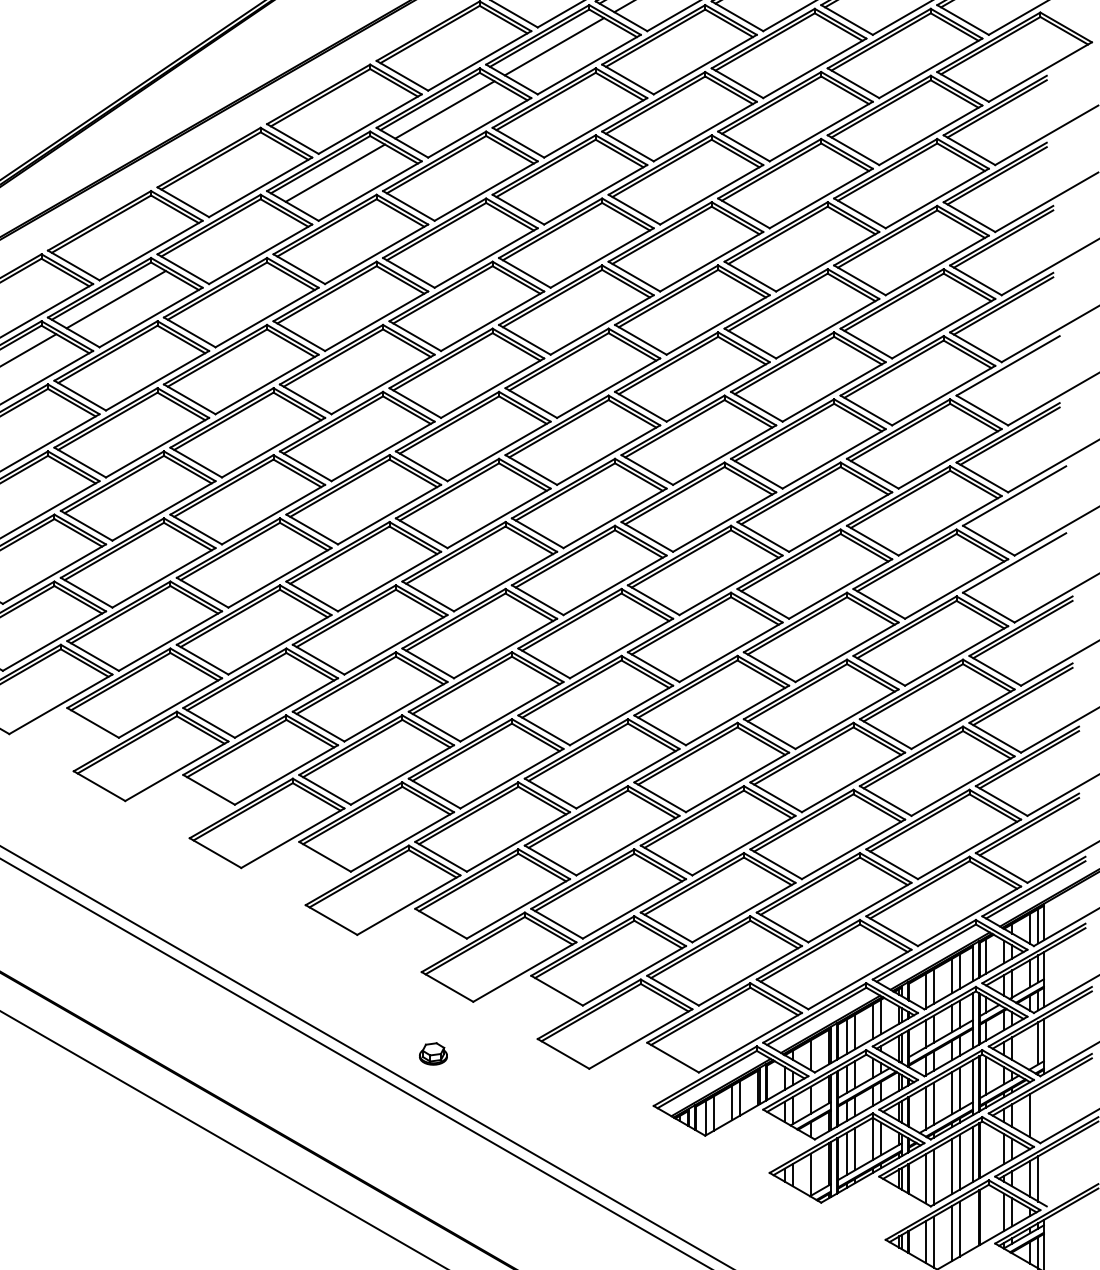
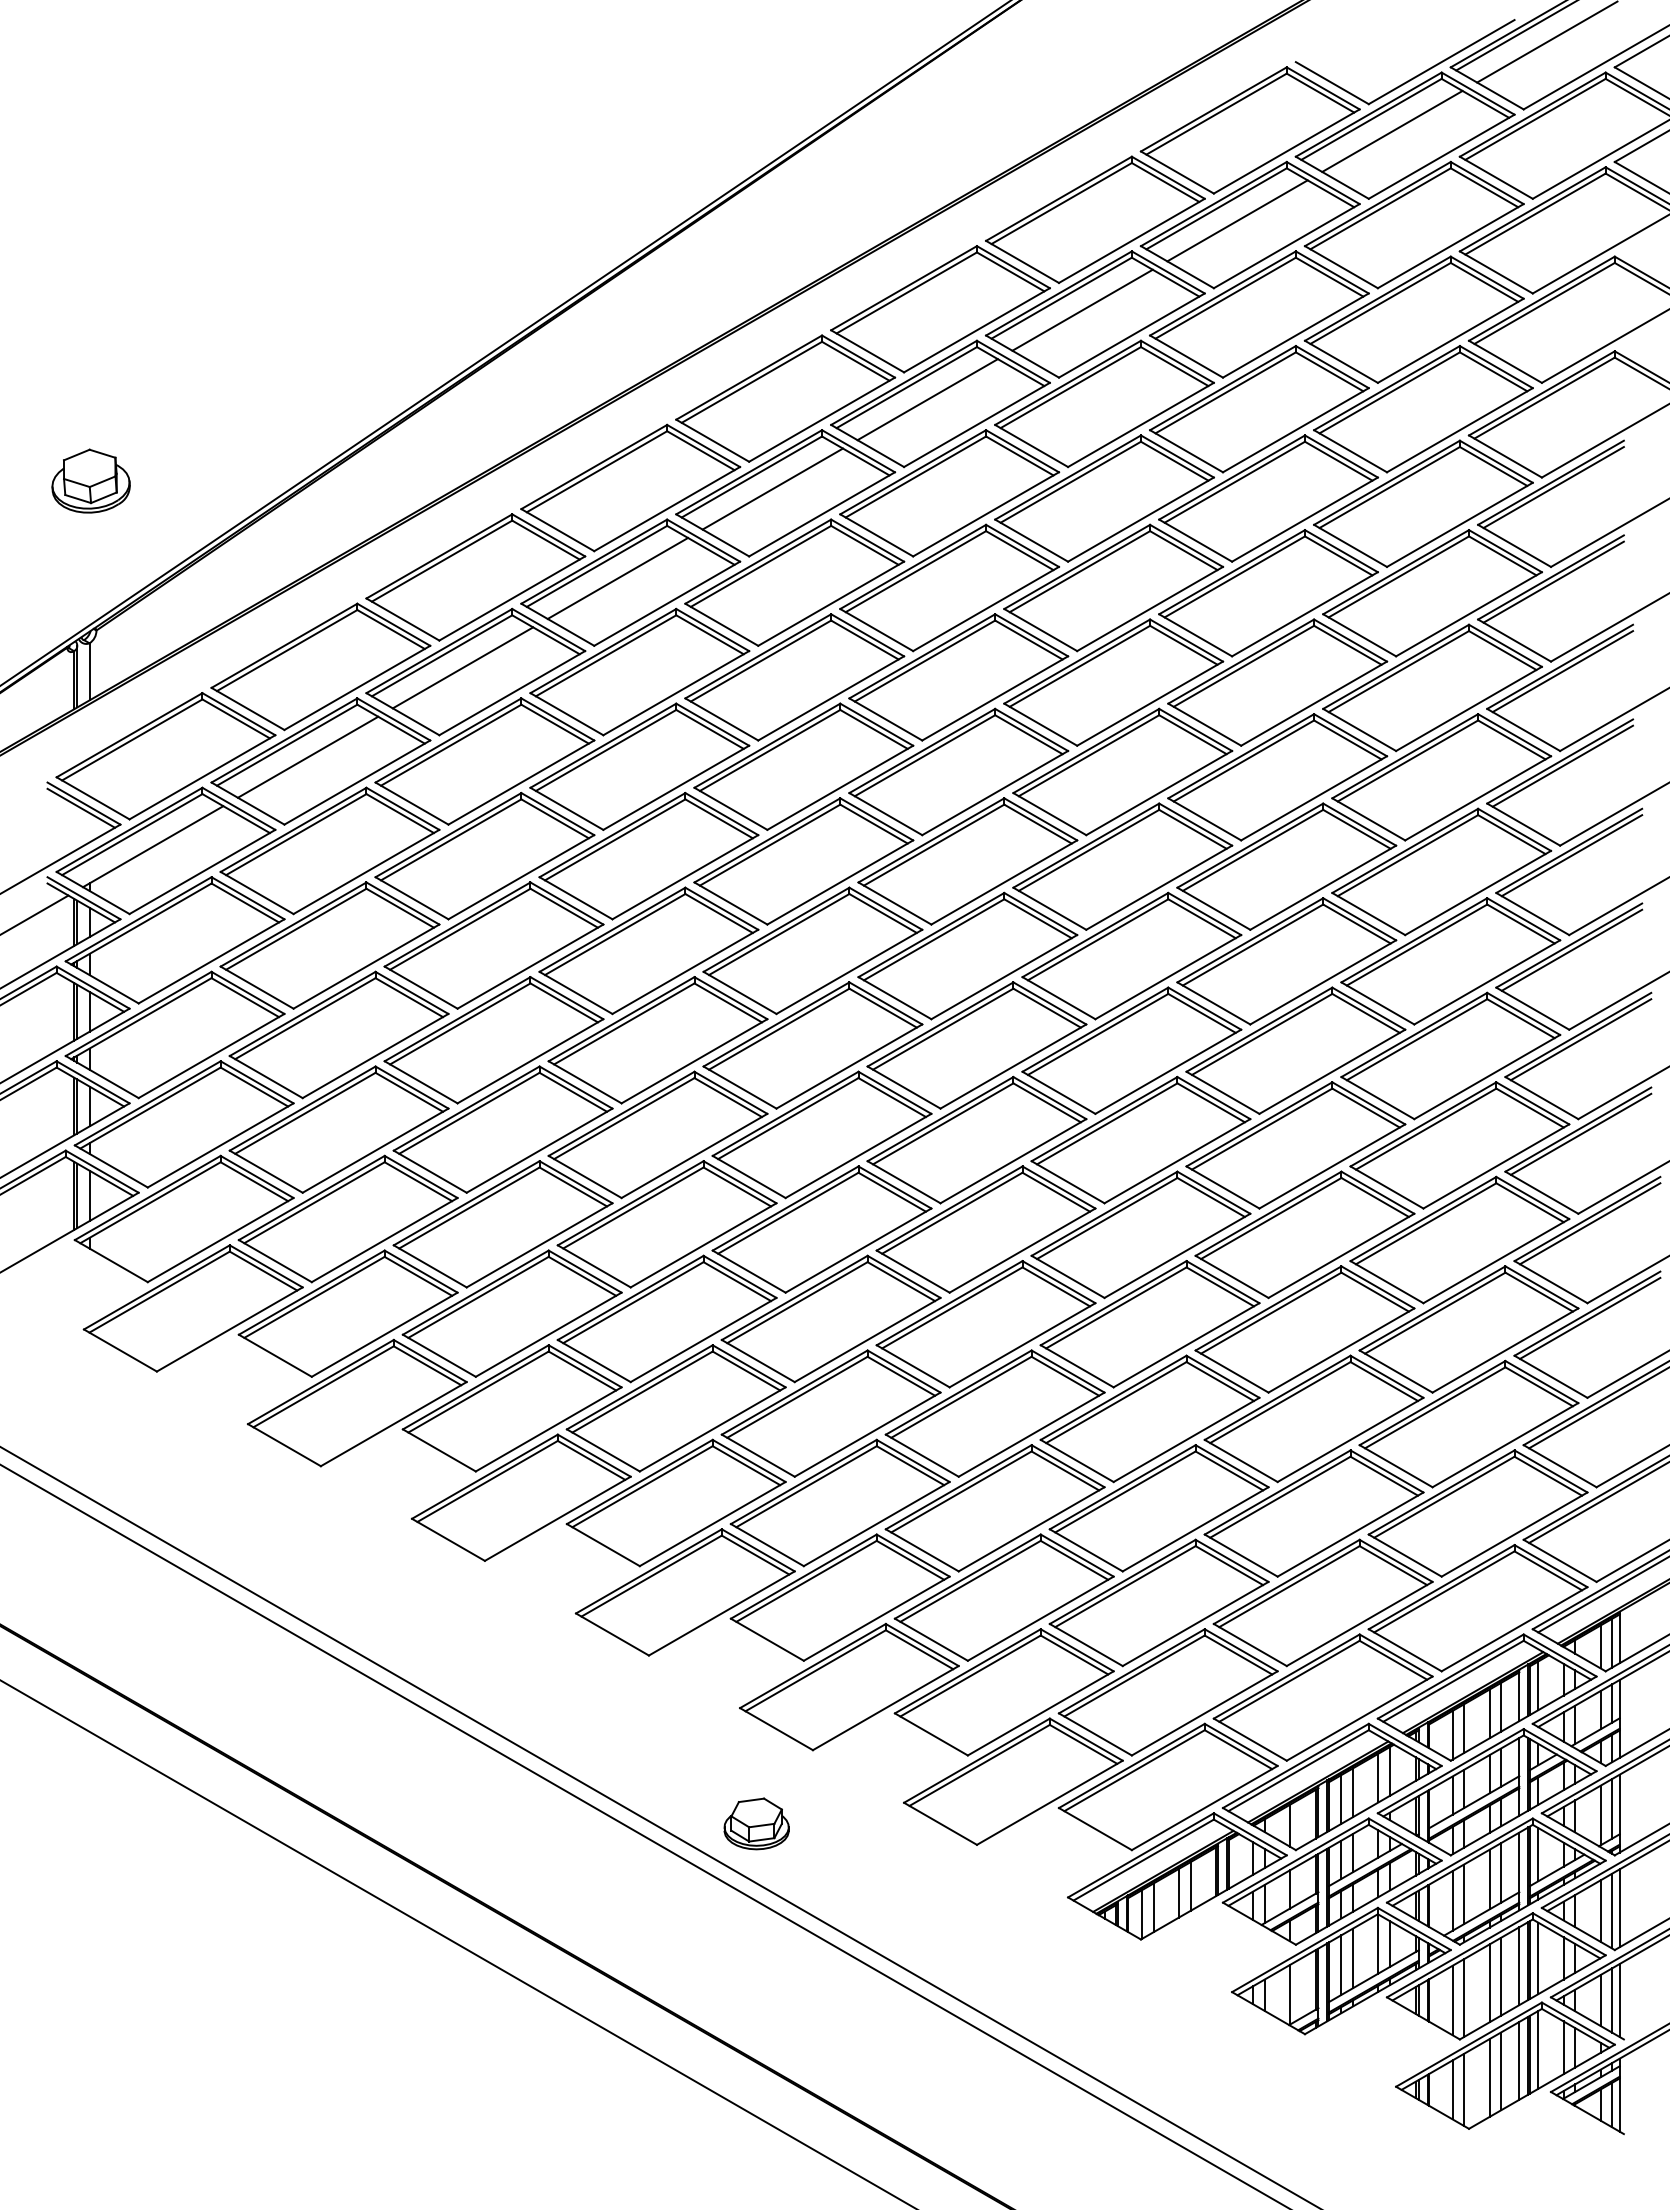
line: (225, 236) -> (462, 667), added
line: (1009, 369) -> (1571, 855), added
line: (1016, 499) -> (1580, 1039), added
line: (1016, 565) -> (1580, 1133), added
line: (1030, 1048) -> (1600, 1815), added
part: (433, 1053) -> (756, 1823), size x1.67
line: (1043, 1113) -> (1619, 1908), added
line: (1038, 1115) -> (1612, 1910), added
line: (986, 1149) -> (1538, 1958), added
line: (1043, 1178) -> (1619, 2000), added
line: (986, 1214) -> (1538, 2050), added
line: (972, 1221) -> (1519, 2060), added

